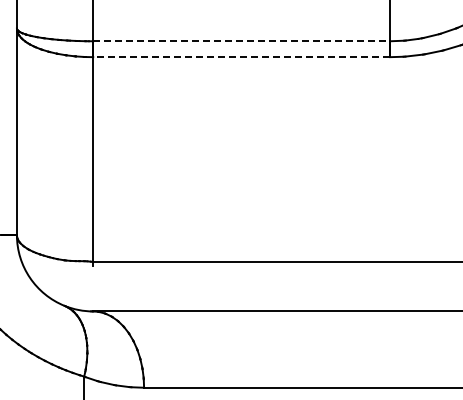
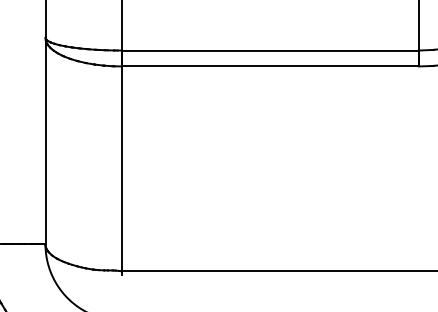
line: (242, 41) -> (271, 50), dashed -> solid
line: (241, 57) -> (270, 66), dashed -> solid

